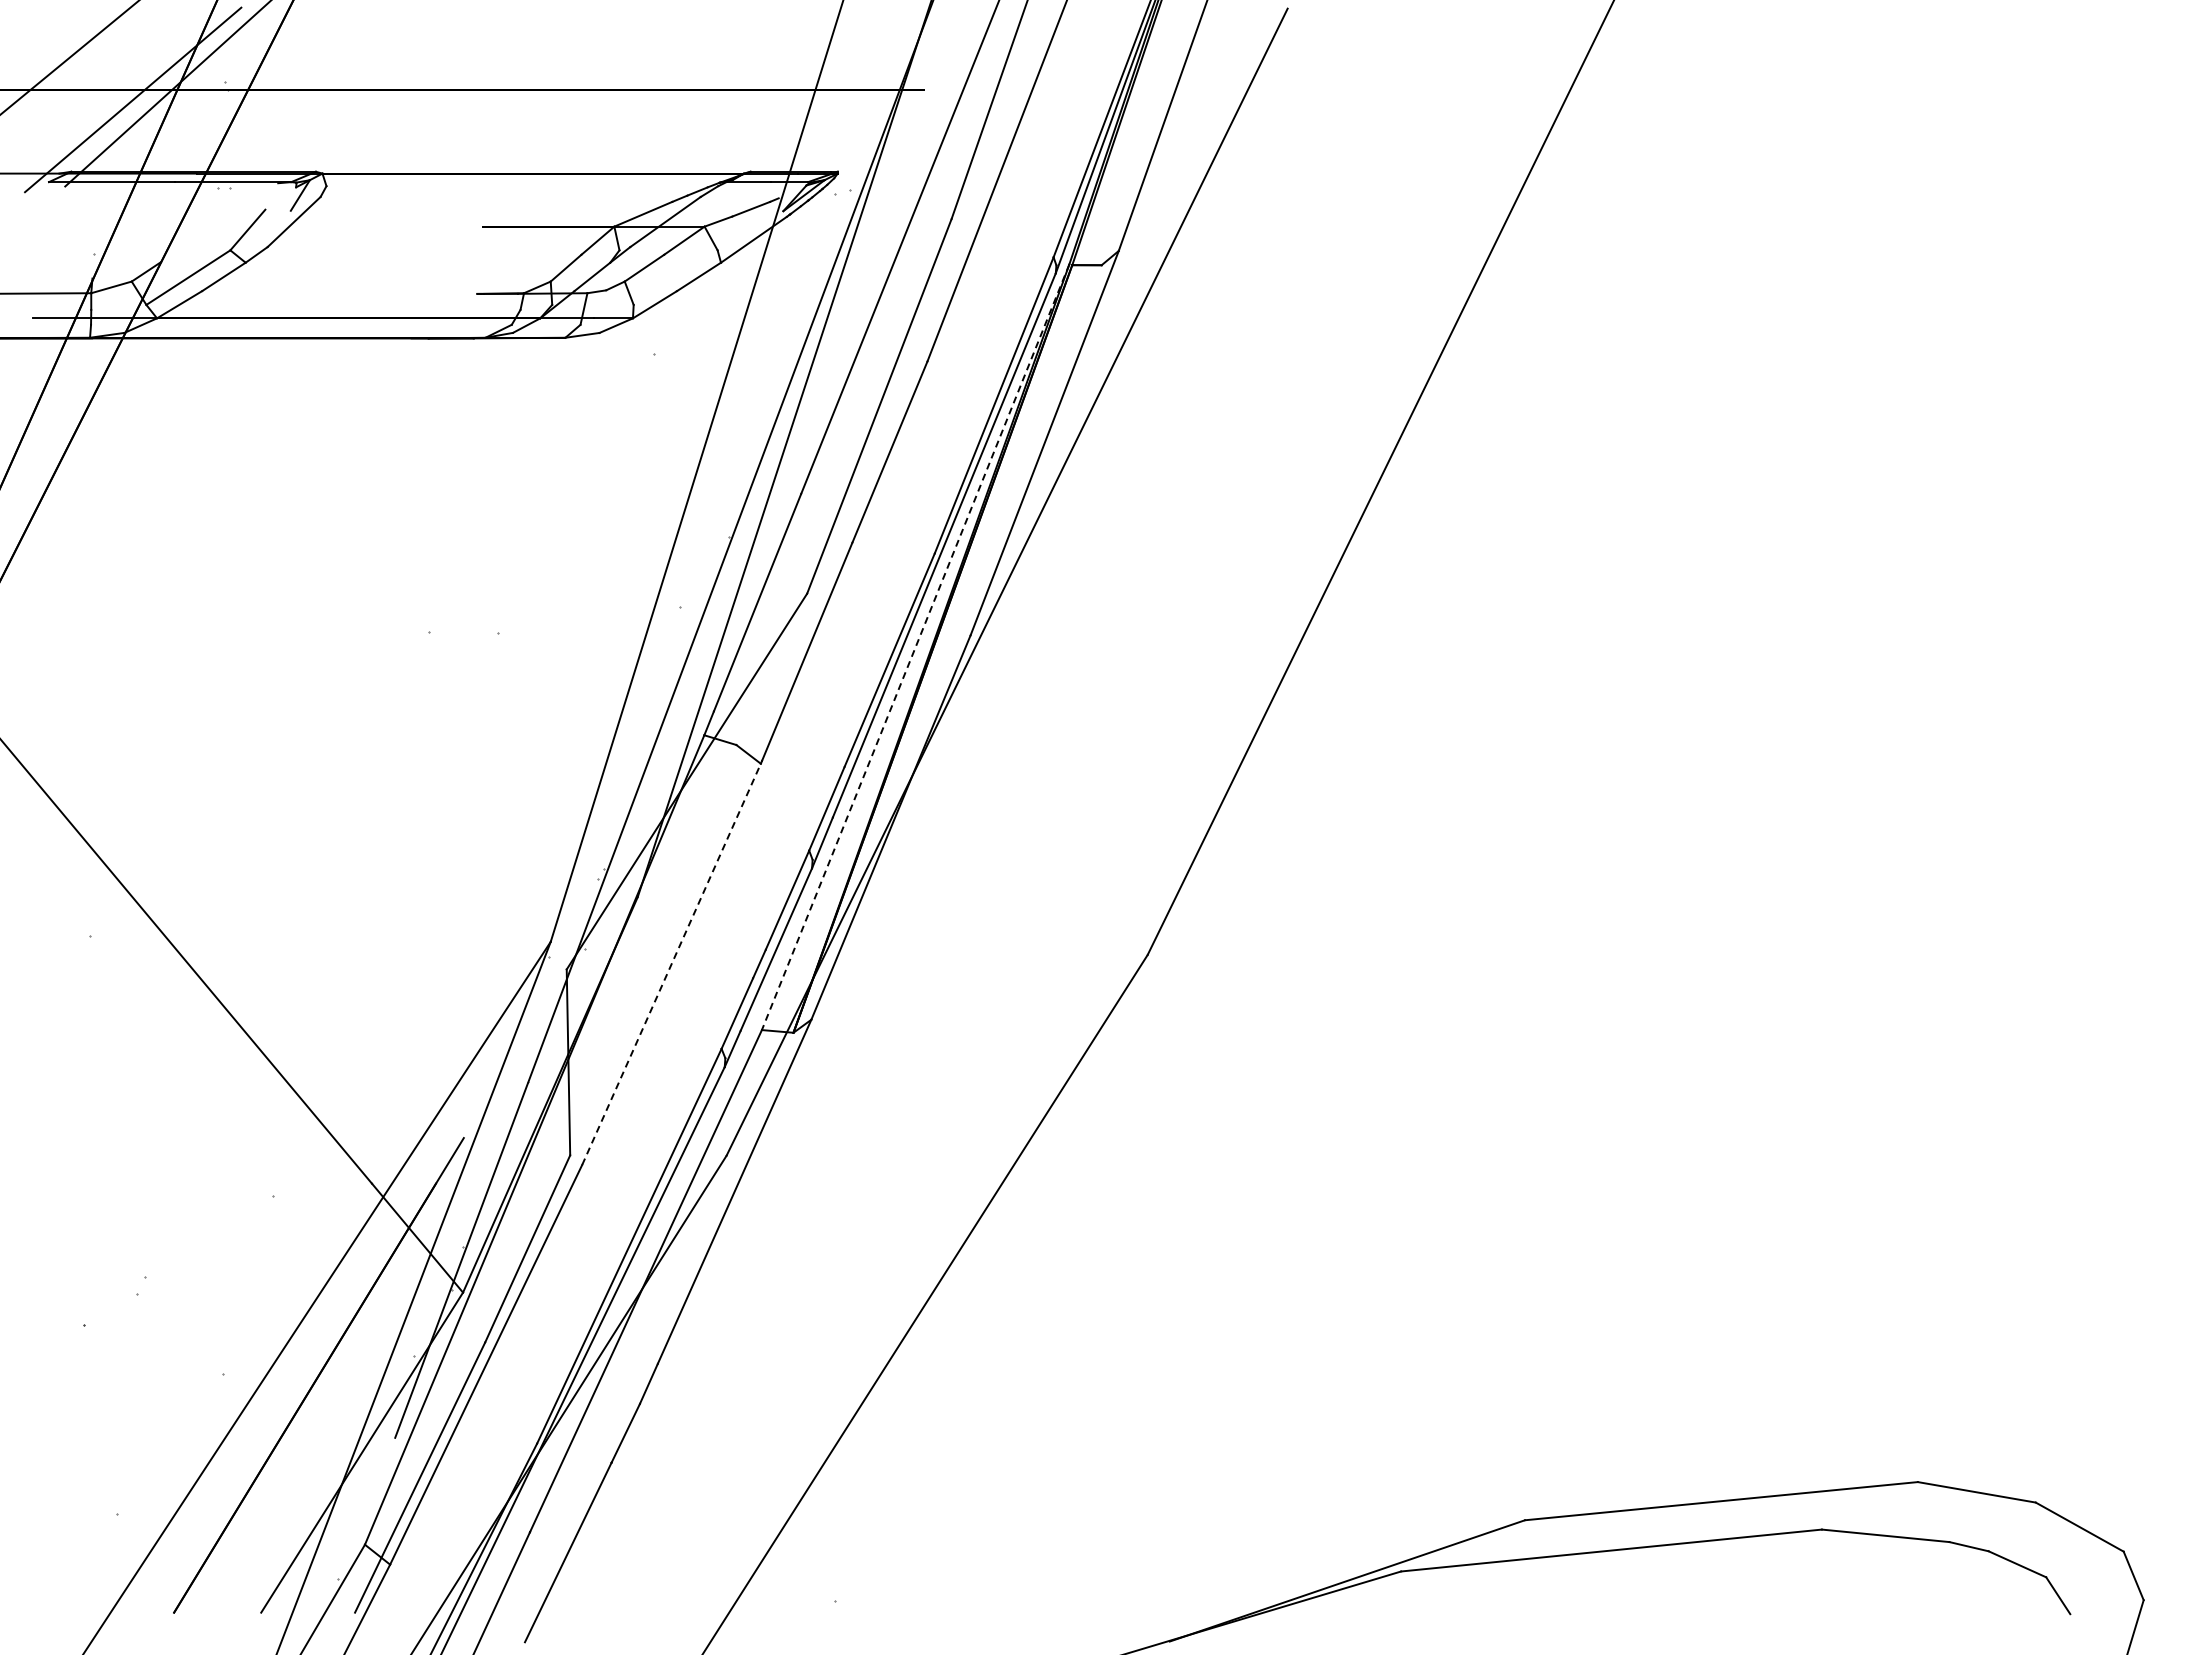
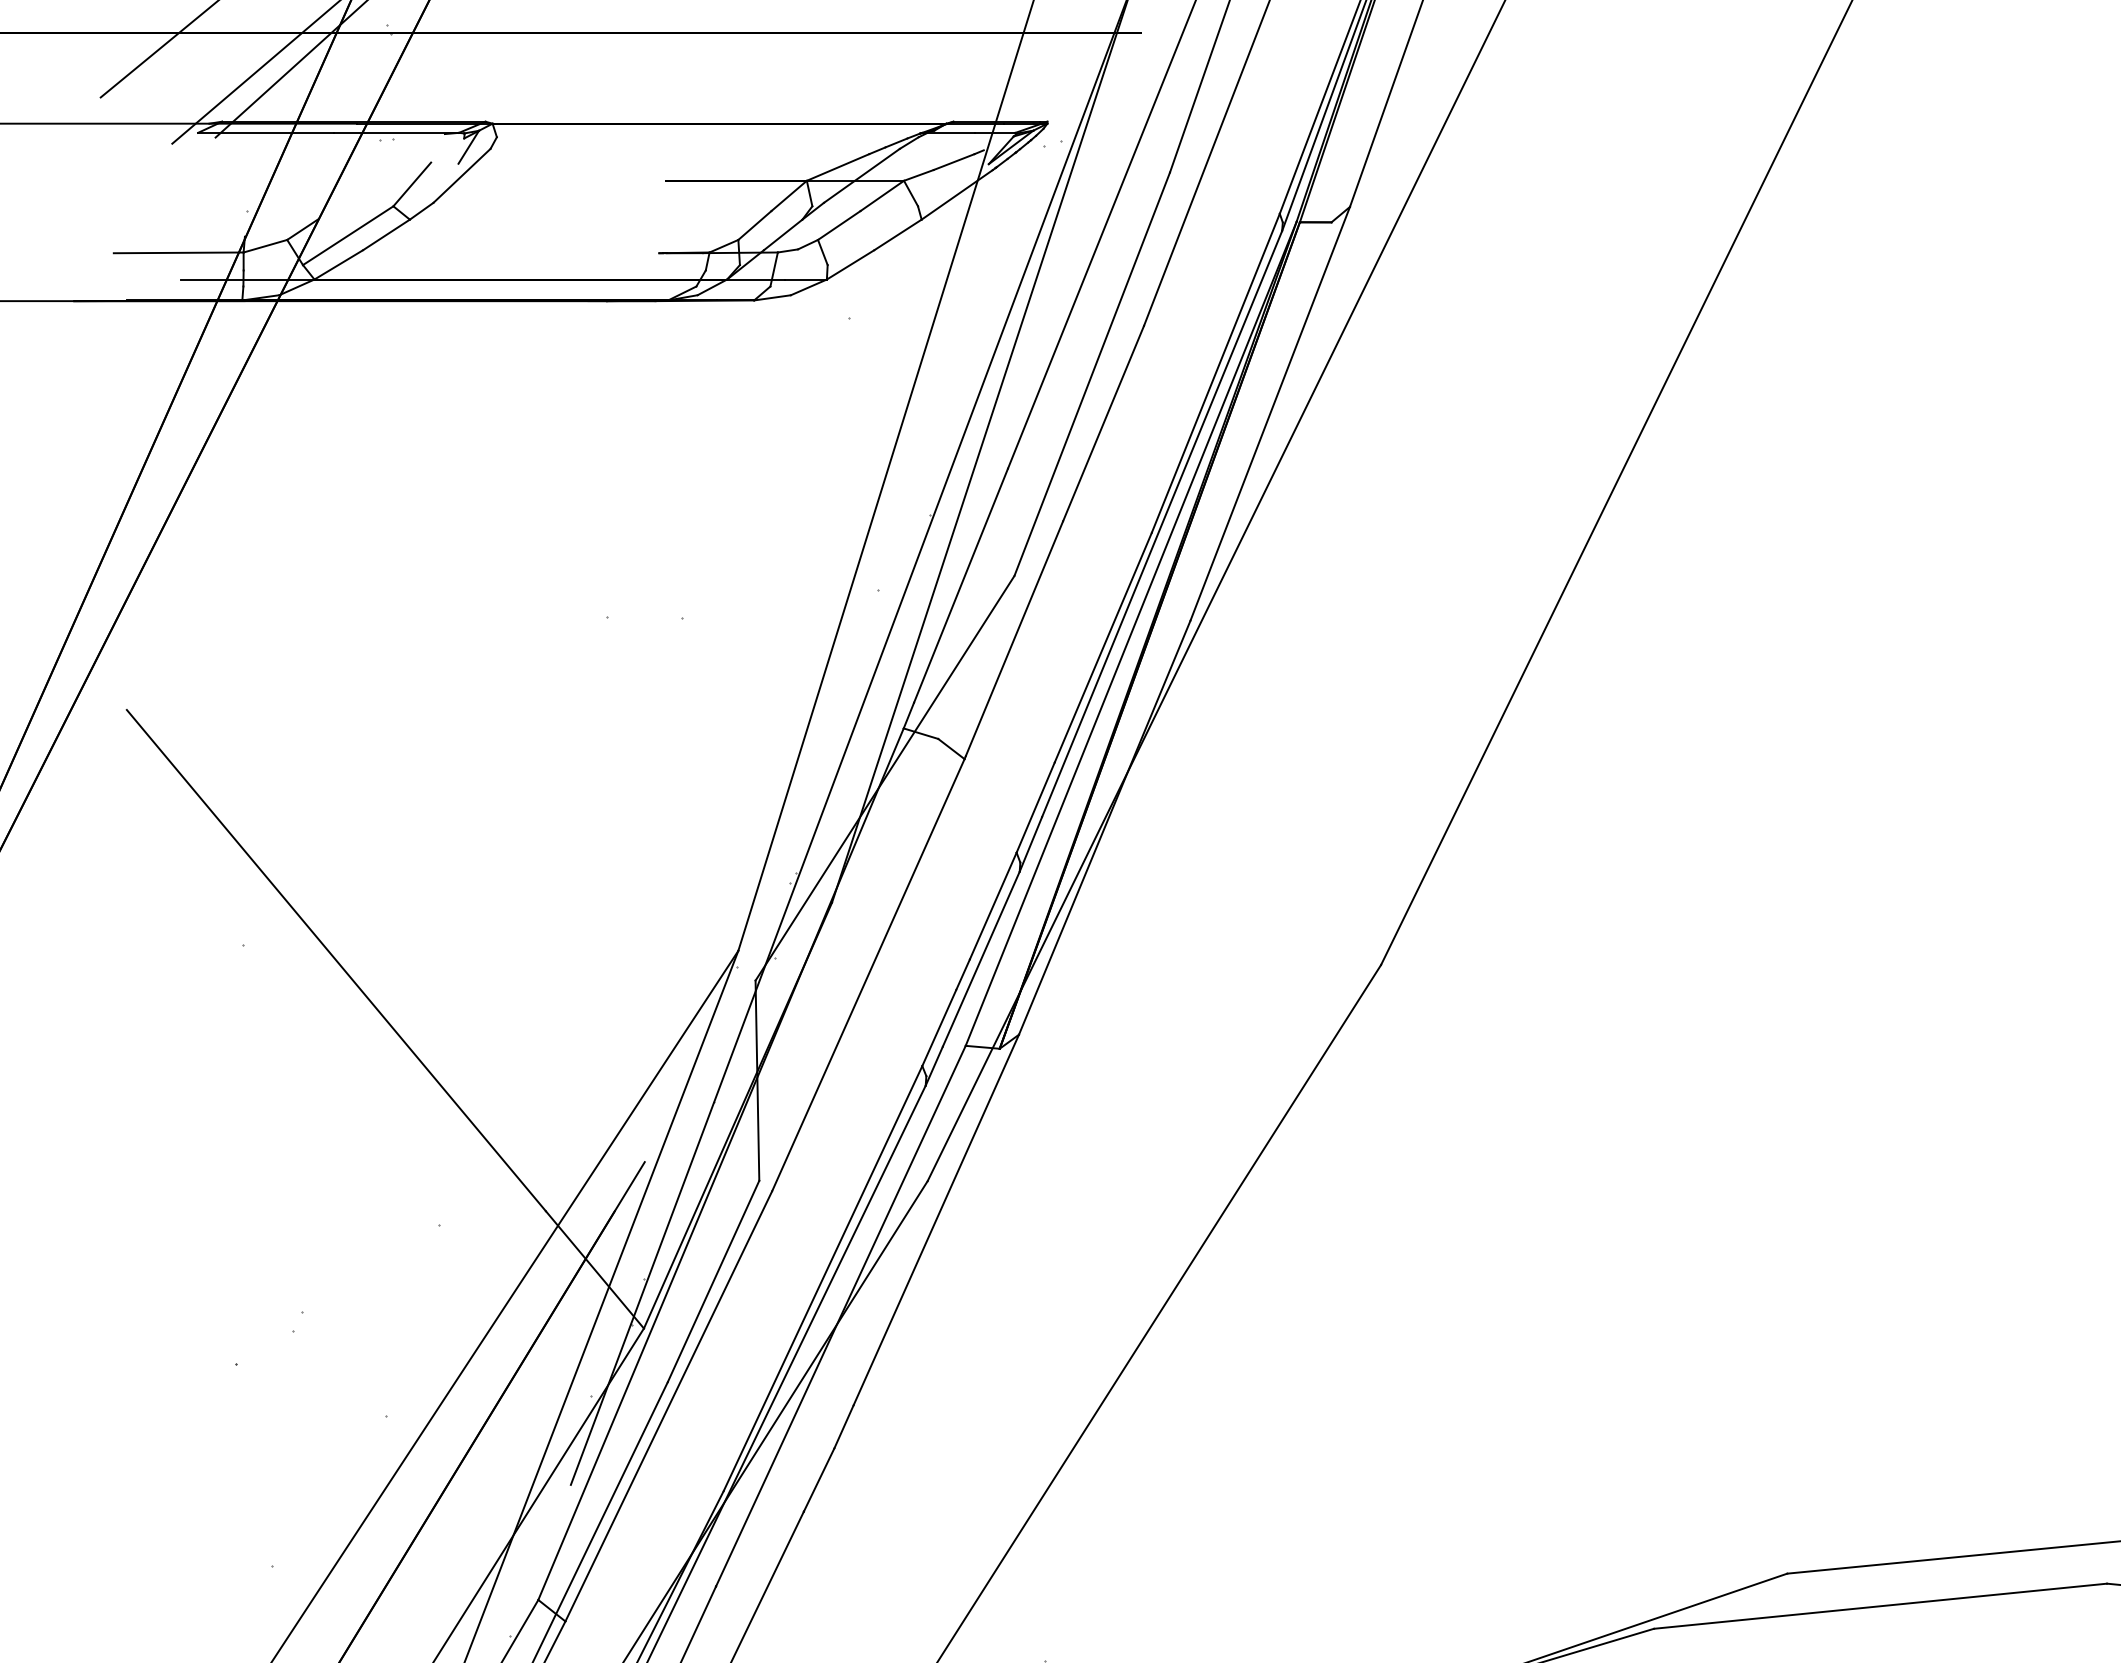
line: (915, 647) -> (1131, 633), dashed -> solid
line: (671, 964) -> (868, 975), dashed -> solid

